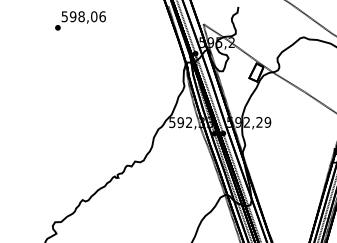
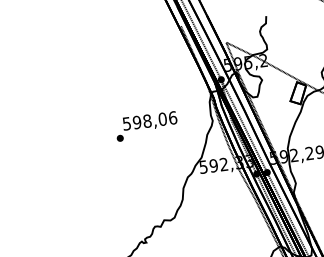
text: (80, 20) -> (146, 125), moved

